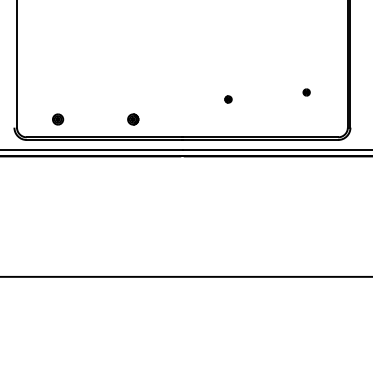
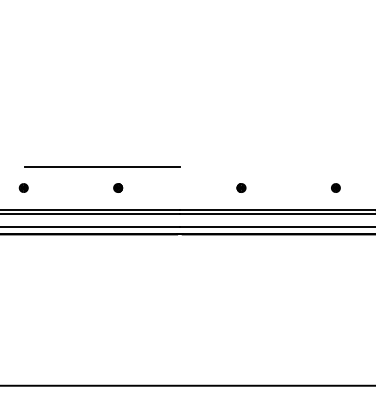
part: (306, 92) -> (335, 188), moved
part: (228, 99) -> (241, 188), moved
line: (120, 103) -> (102, 167), added
part: (58, 119) -> (24, 188), size x0.62
part: (133, 119) -> (118, 188), size x0.62

